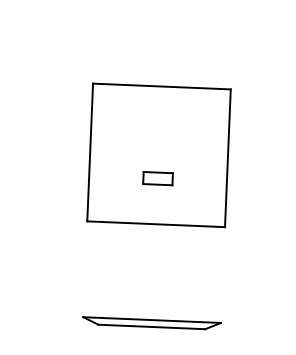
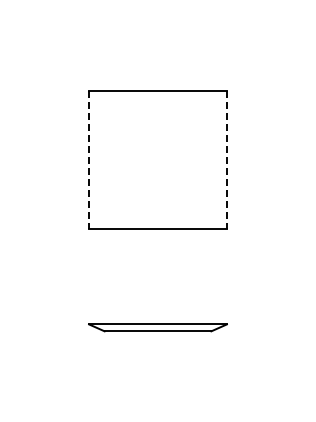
line: (90, 152) -> (89, 159), solid -> dashed
line: (227, 158) -> (226, 159), solid -> dashed
part: (157, 178) -> (157, 182), removed

